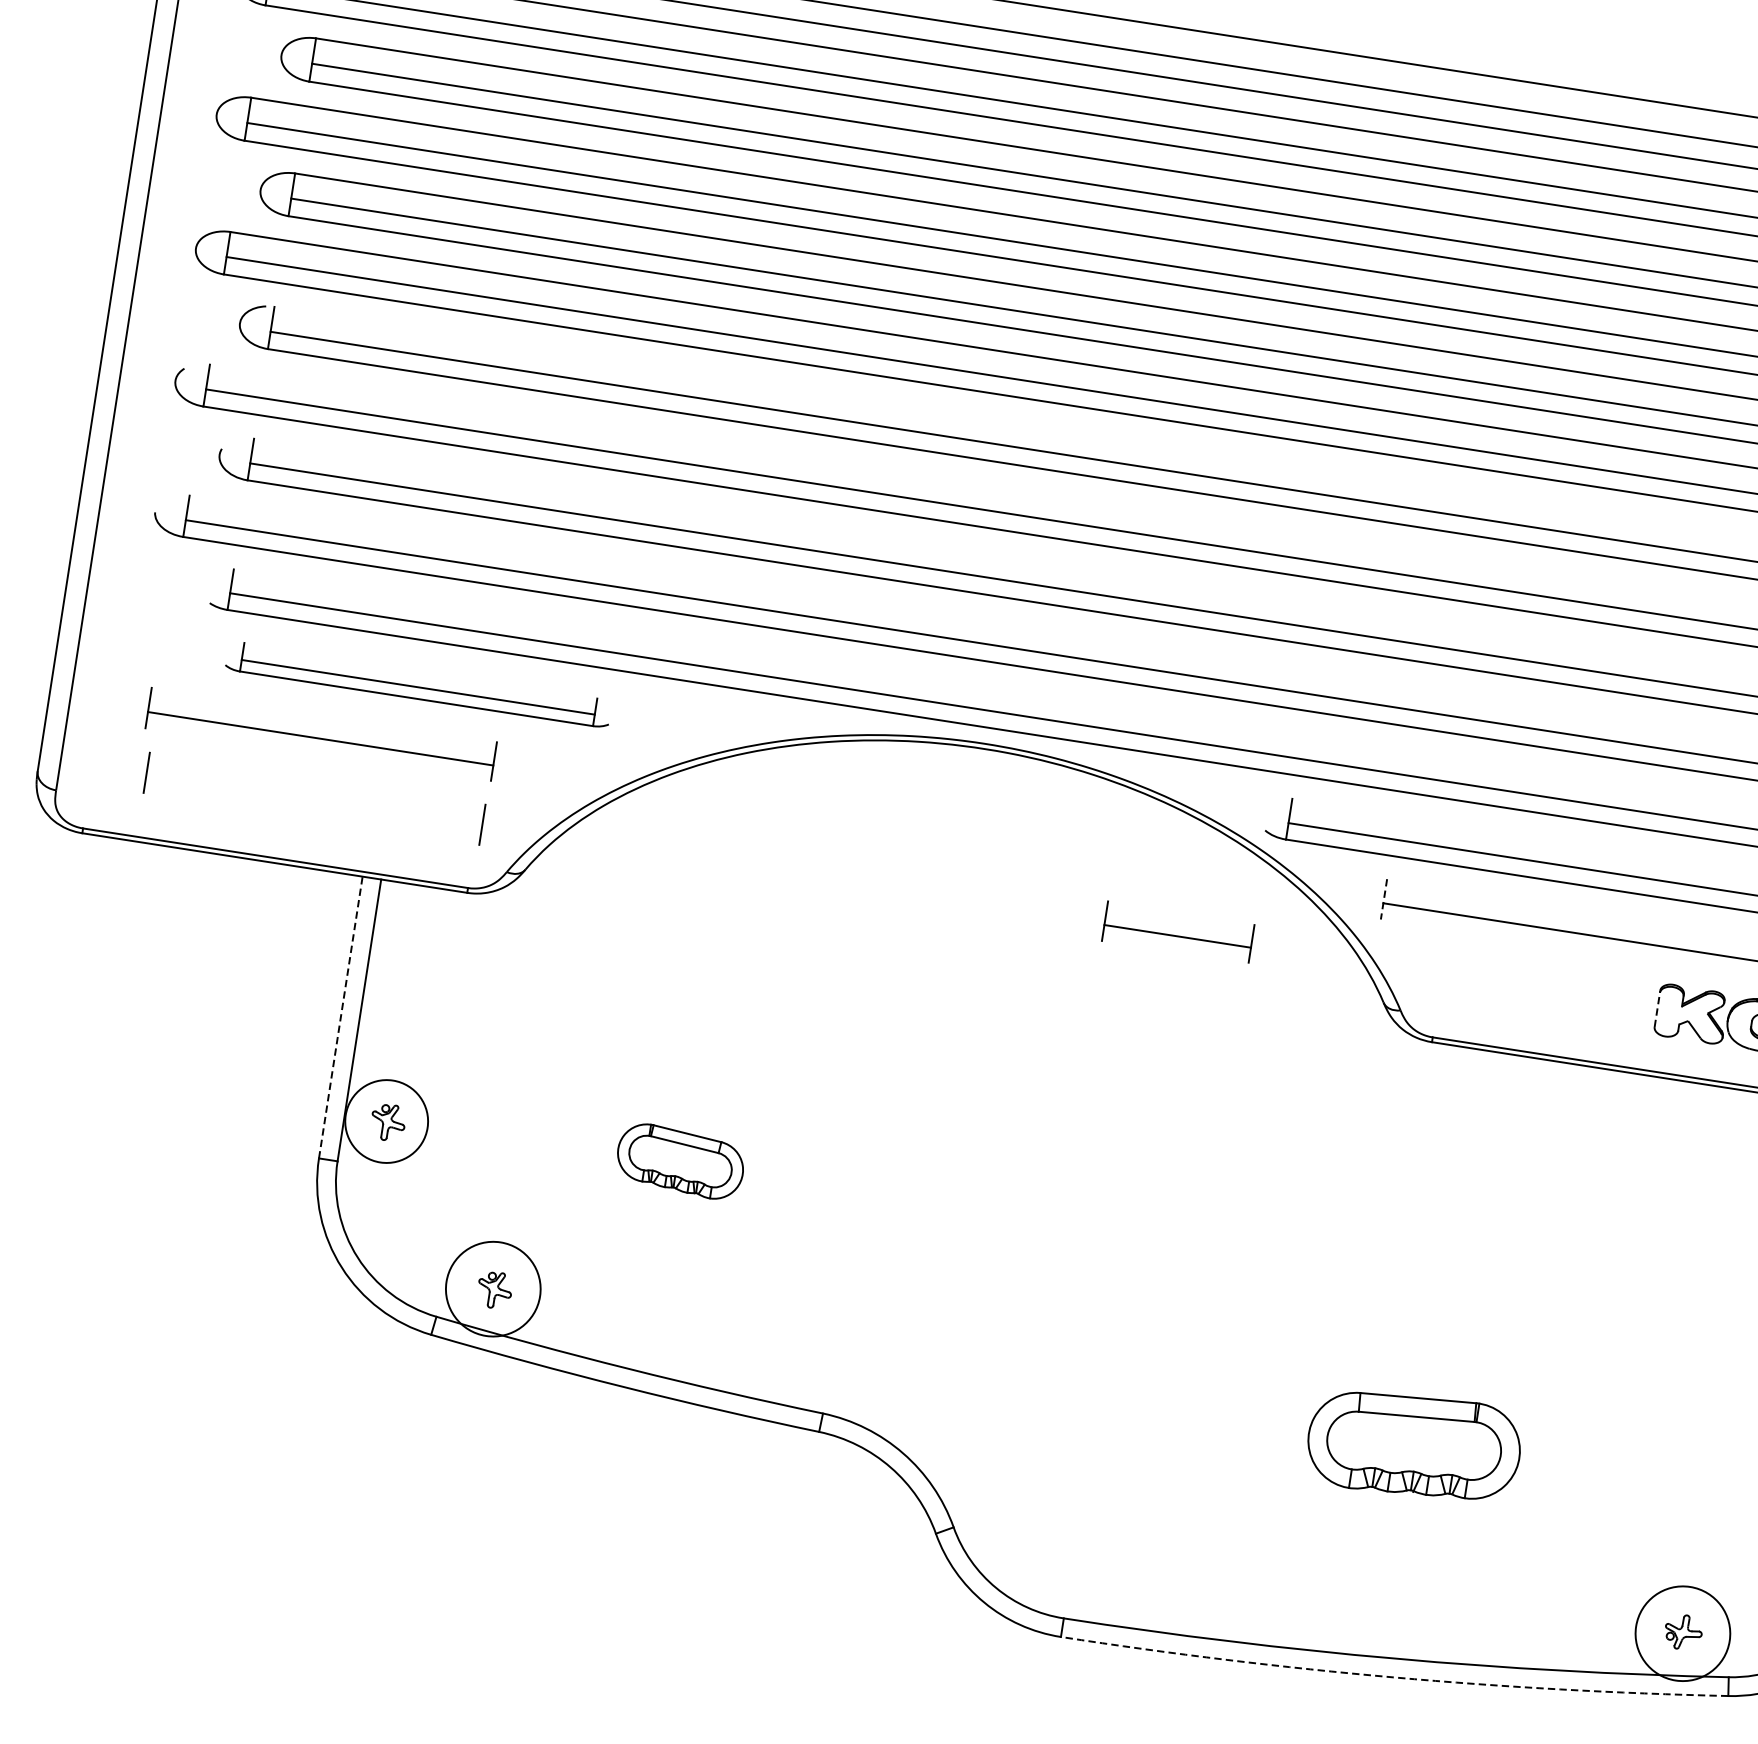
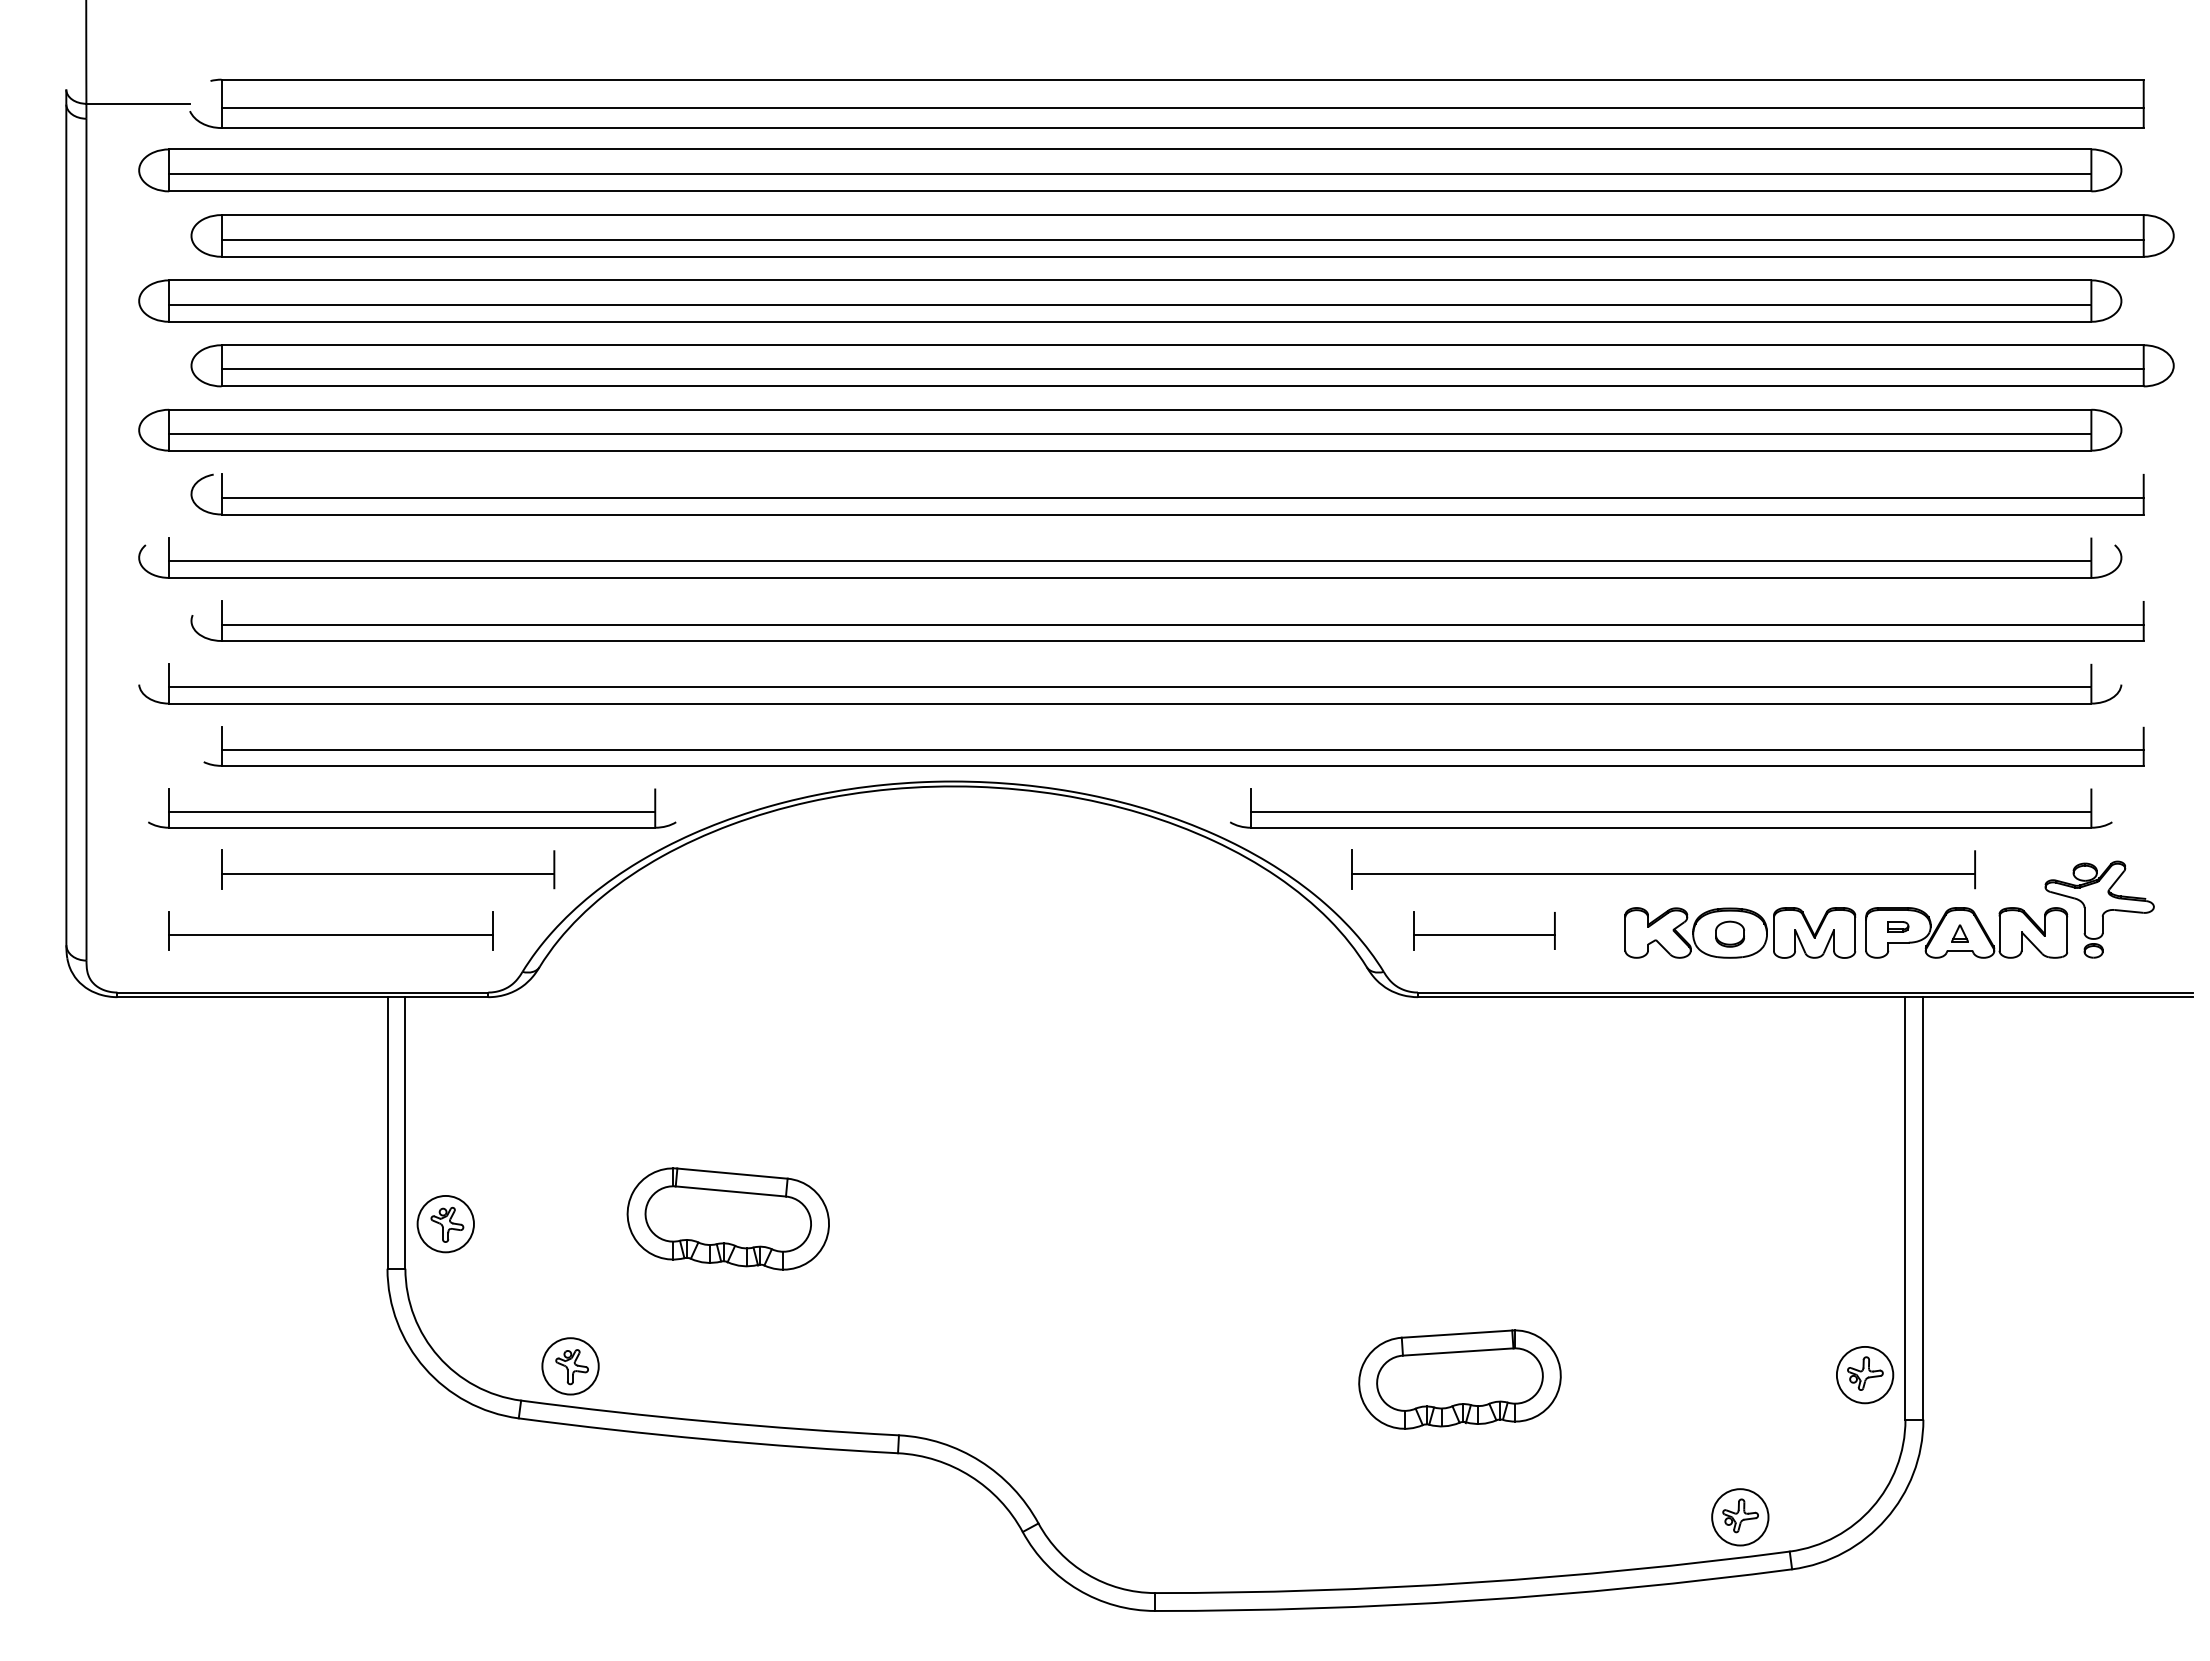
part: (418, 684) -> (412, 808), size x1.43
part: (321, 734) -> (388, 869), moved
line: (313, 802) -> (330, 934), added
line: (1384, 900) -> (1352, 870), dashed -> solid
part: (1178, 932) -> (1484, 930), moved
line: (1657, 1008) -> (1625, 932), dashed -> solid
line: (340, 1017) -> (387, 1132), dashed -> solid
circle: (386, 1120) -> (445, 1223), size x0.71
part: (679, 1160) -> (727, 1218), size x1.67
circle: (493, 1289) -> (570, 1366), size x0.62
circle: (1683, 1633) -> (1740, 1517), size x0.62
arc: (1393, 1677) -> (1474, 1600), dashed -> solid

